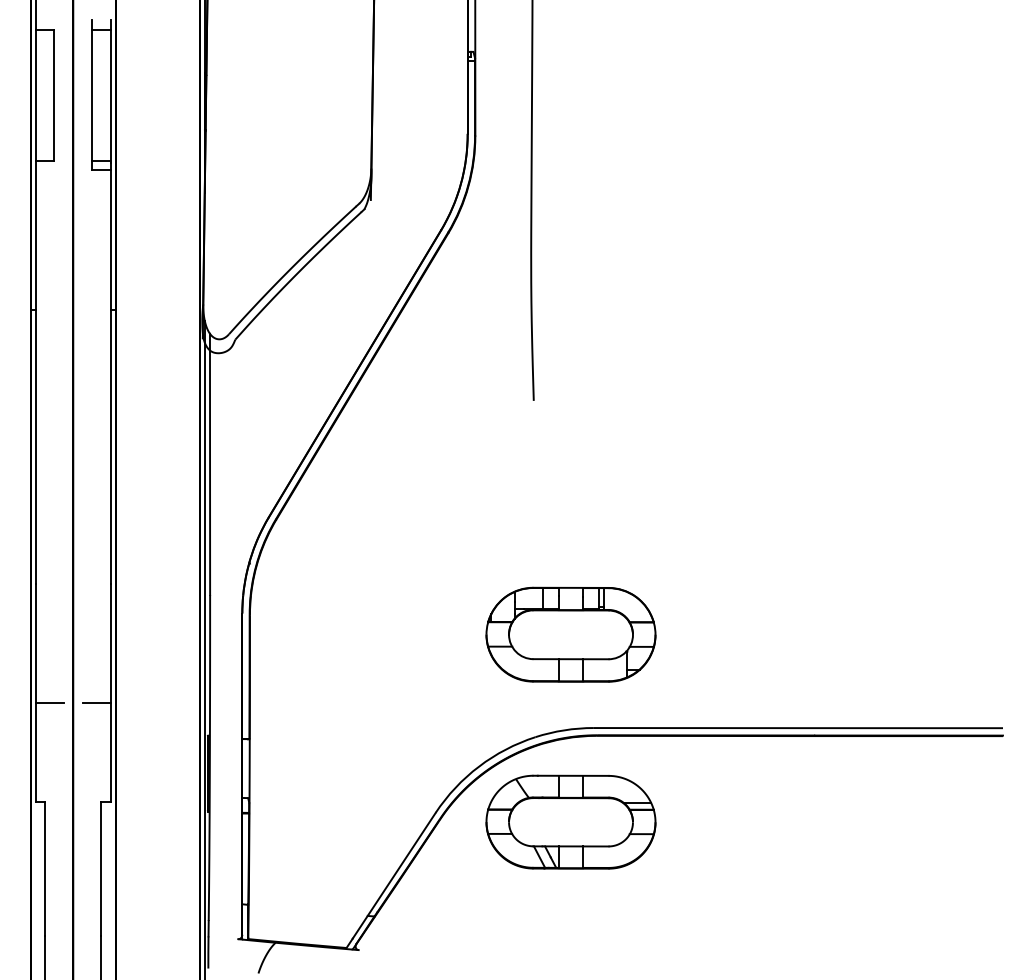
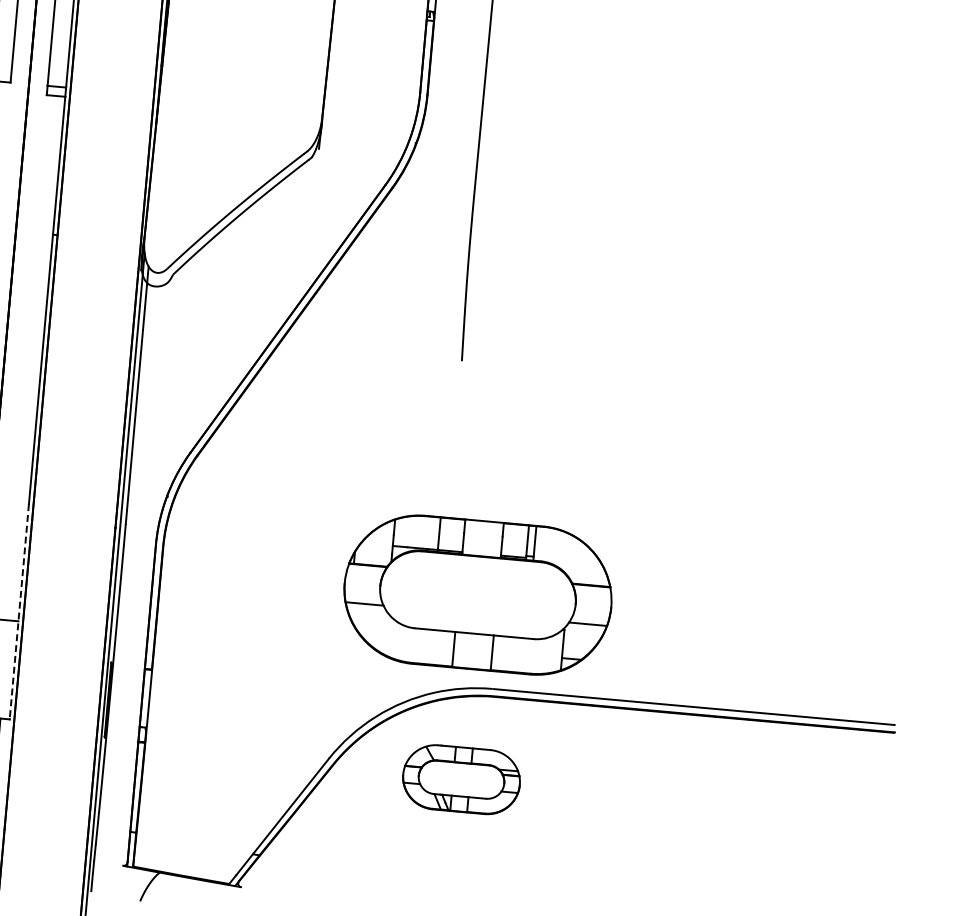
part: (570, 634) -> (477, 594), size x1.6
line: (110, 693) -> (18, 612), solid -> dashed
part: (570, 821) -> (461, 779), size x0.7

